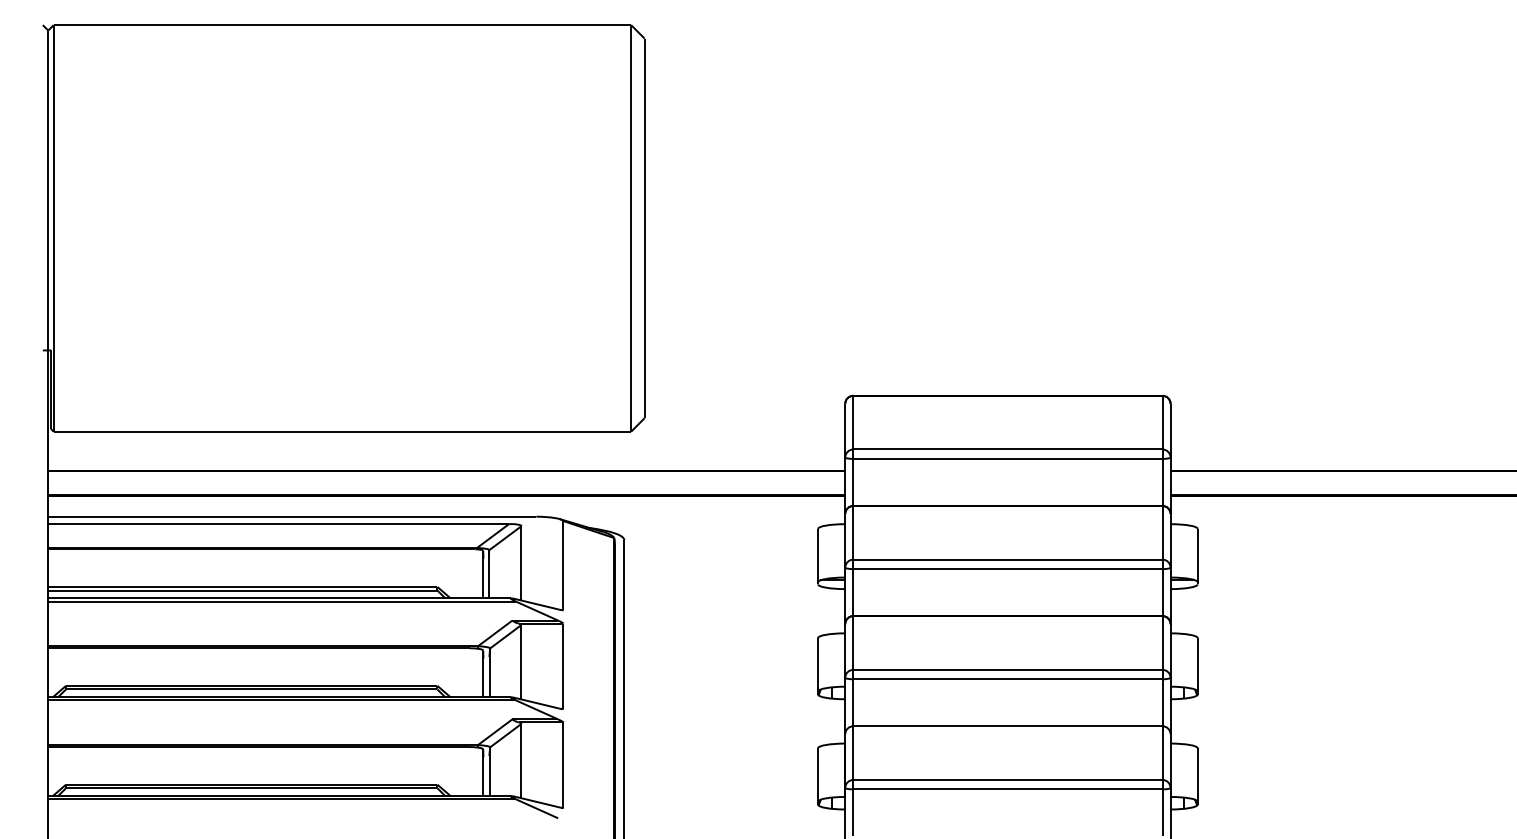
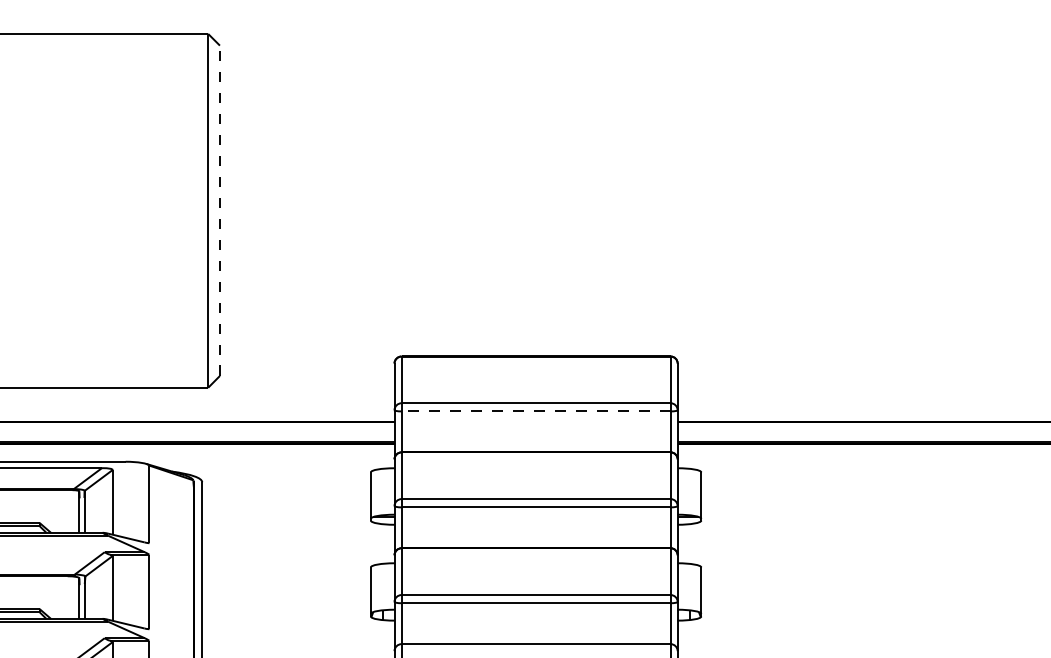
line: (644, 228) -> (219, 210), solid -> dashed
line: (1007, 458) -> (535, 411), solid -> dashed

